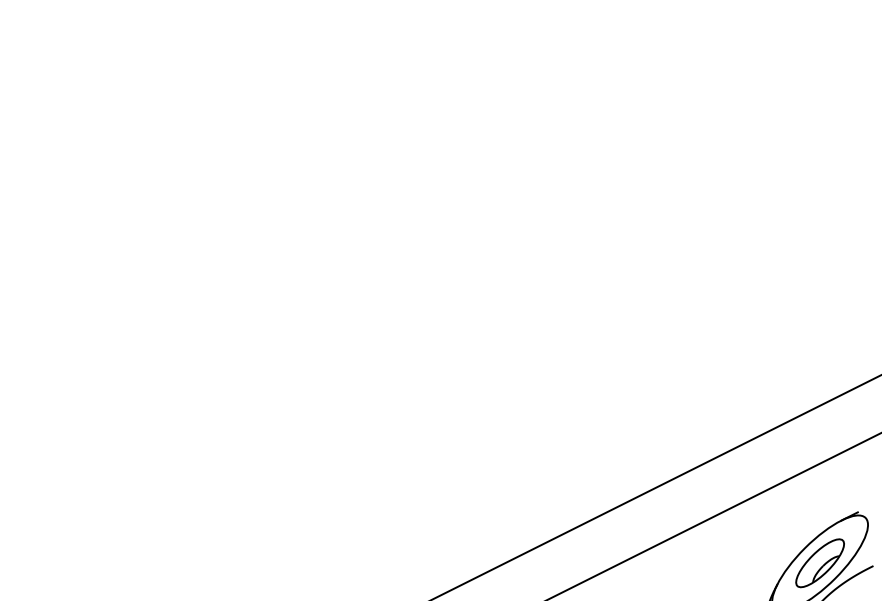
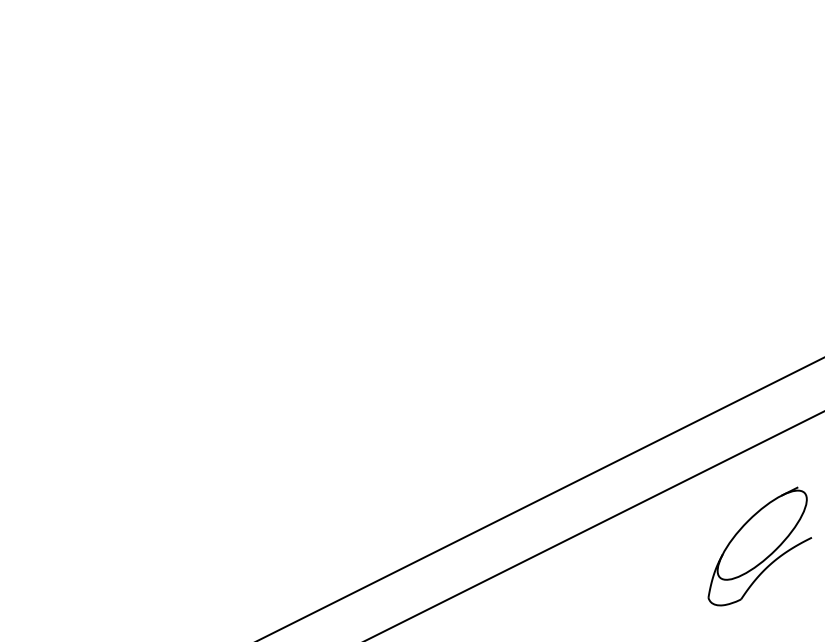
part: (820, 562) -> (762, 534), removed

